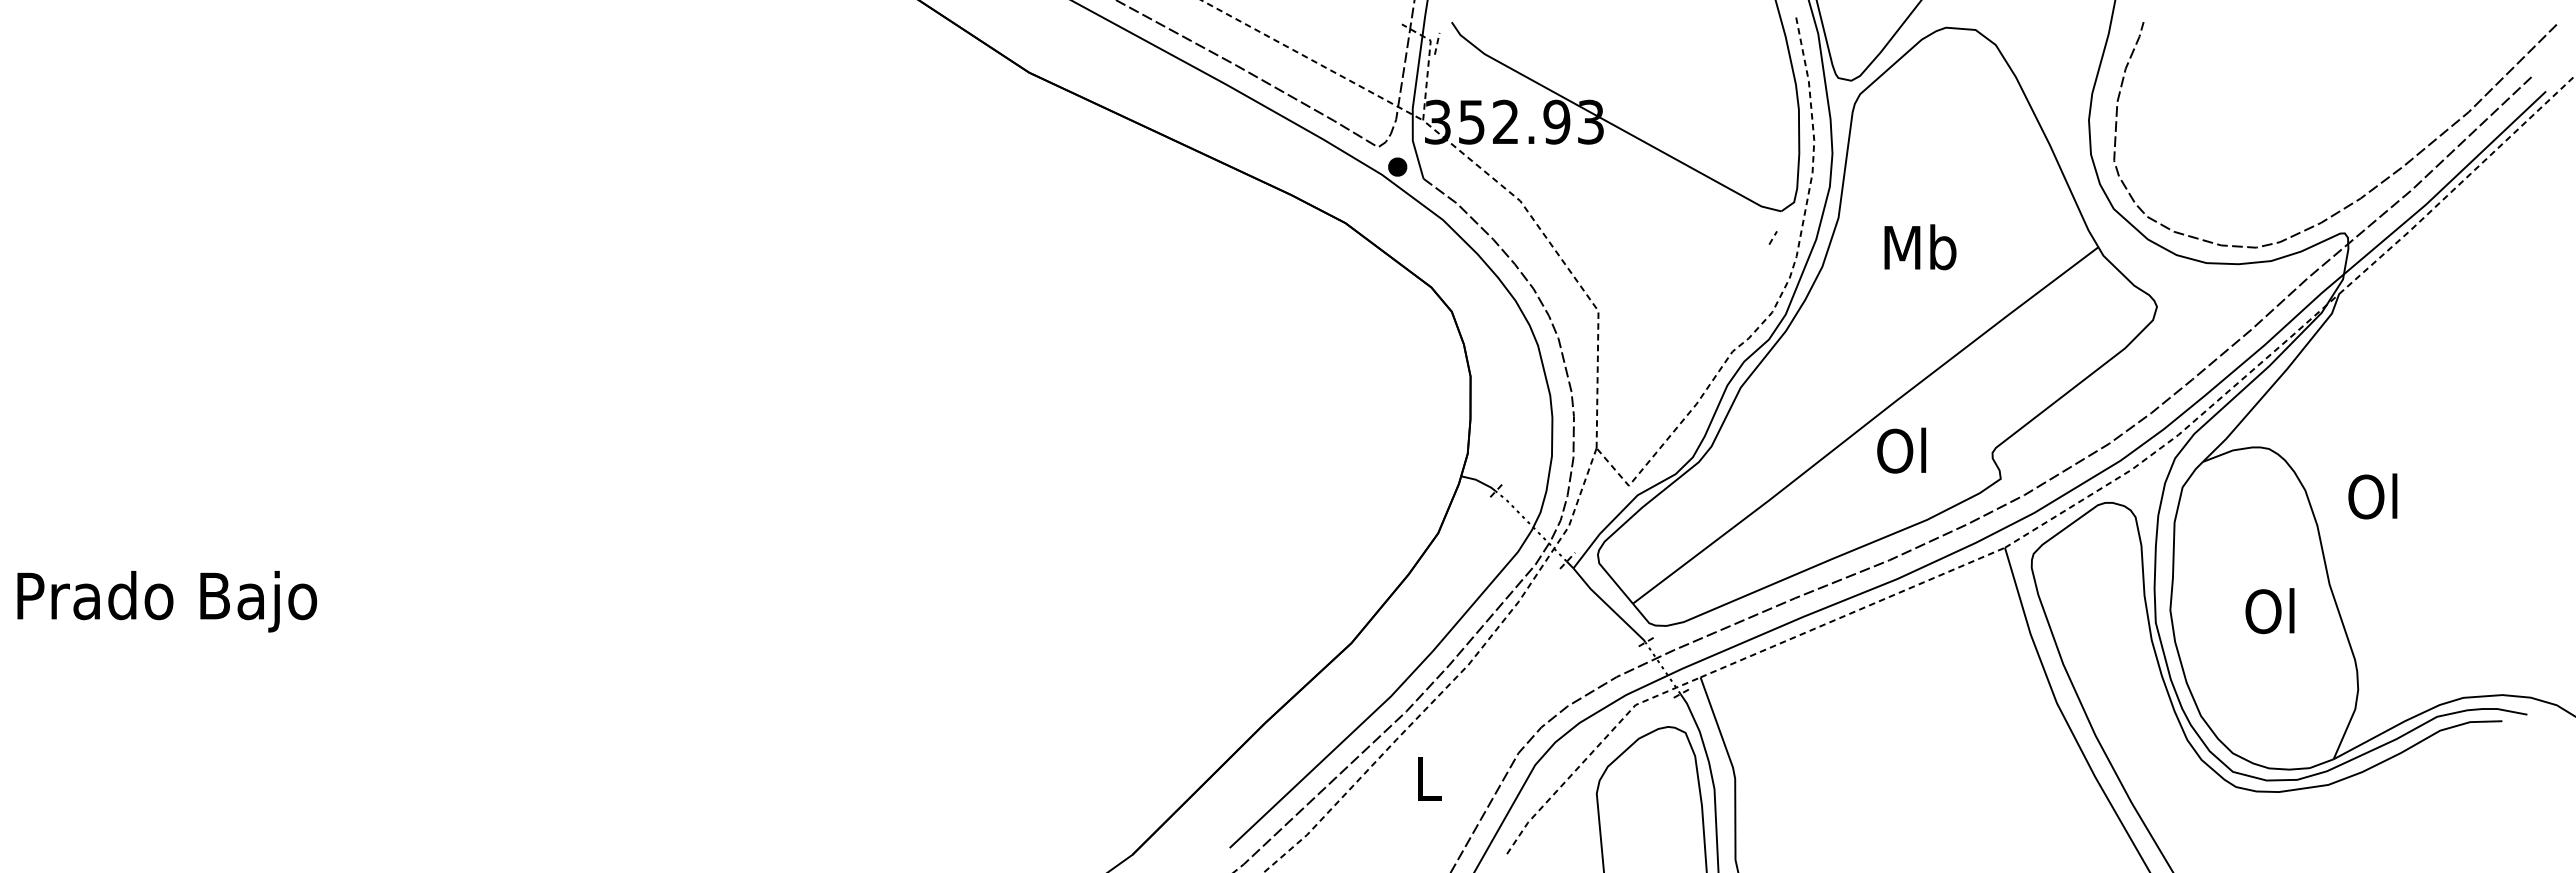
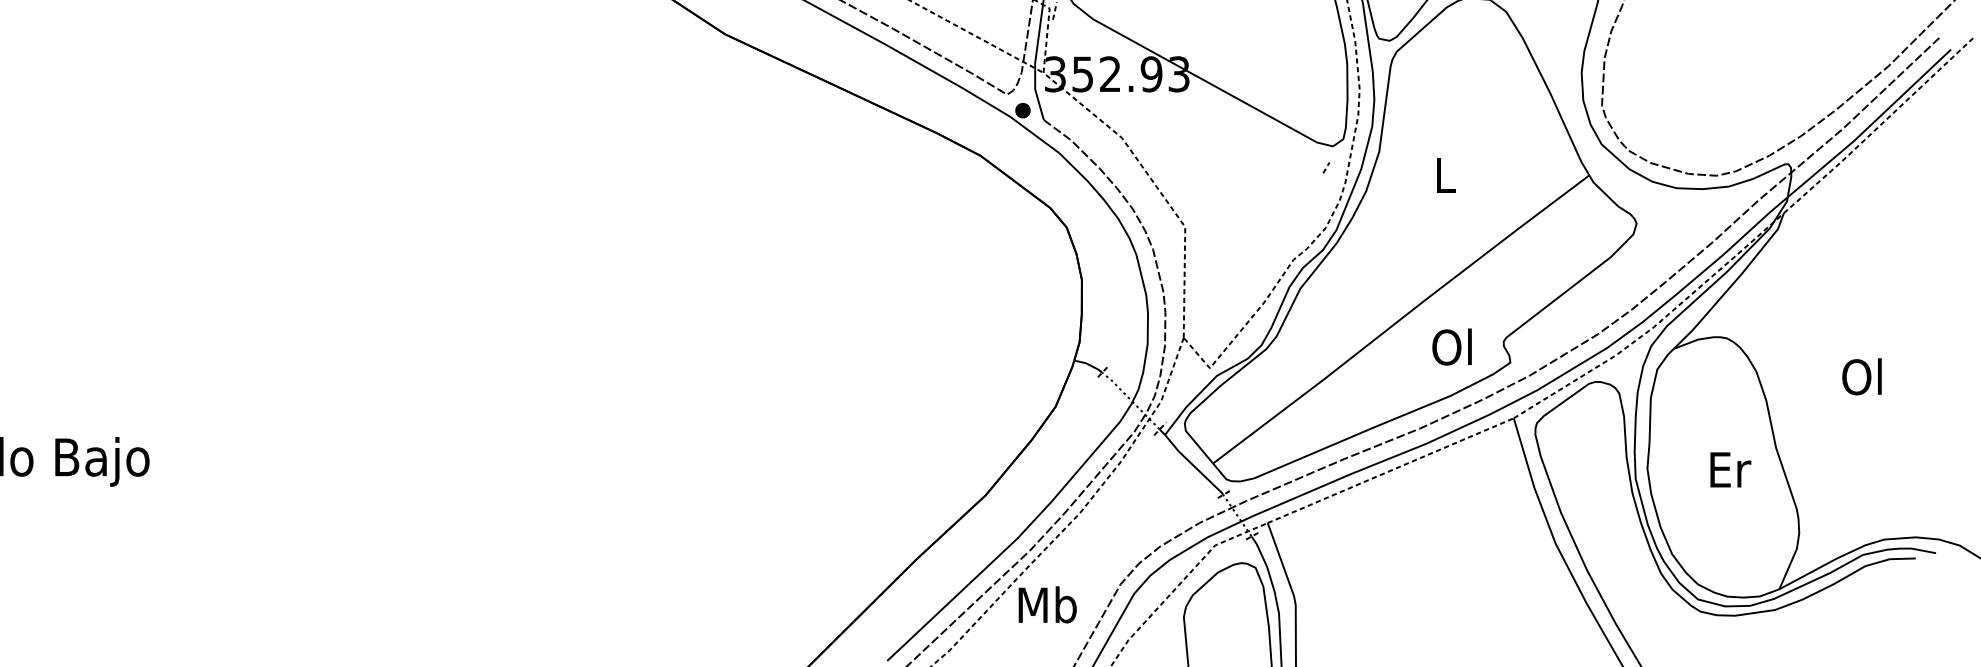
text: (1920, 247) -> (1445, 175), Mb -> L
text: (1901, 450) -> (1451, 346), moved
text: (2372, 496) -> (1861, 376), moved
text: (2271, 611) -> (1729, 469), Ol -> Er
text: (1428, 778) -> (1047, 604), L -> Mb

